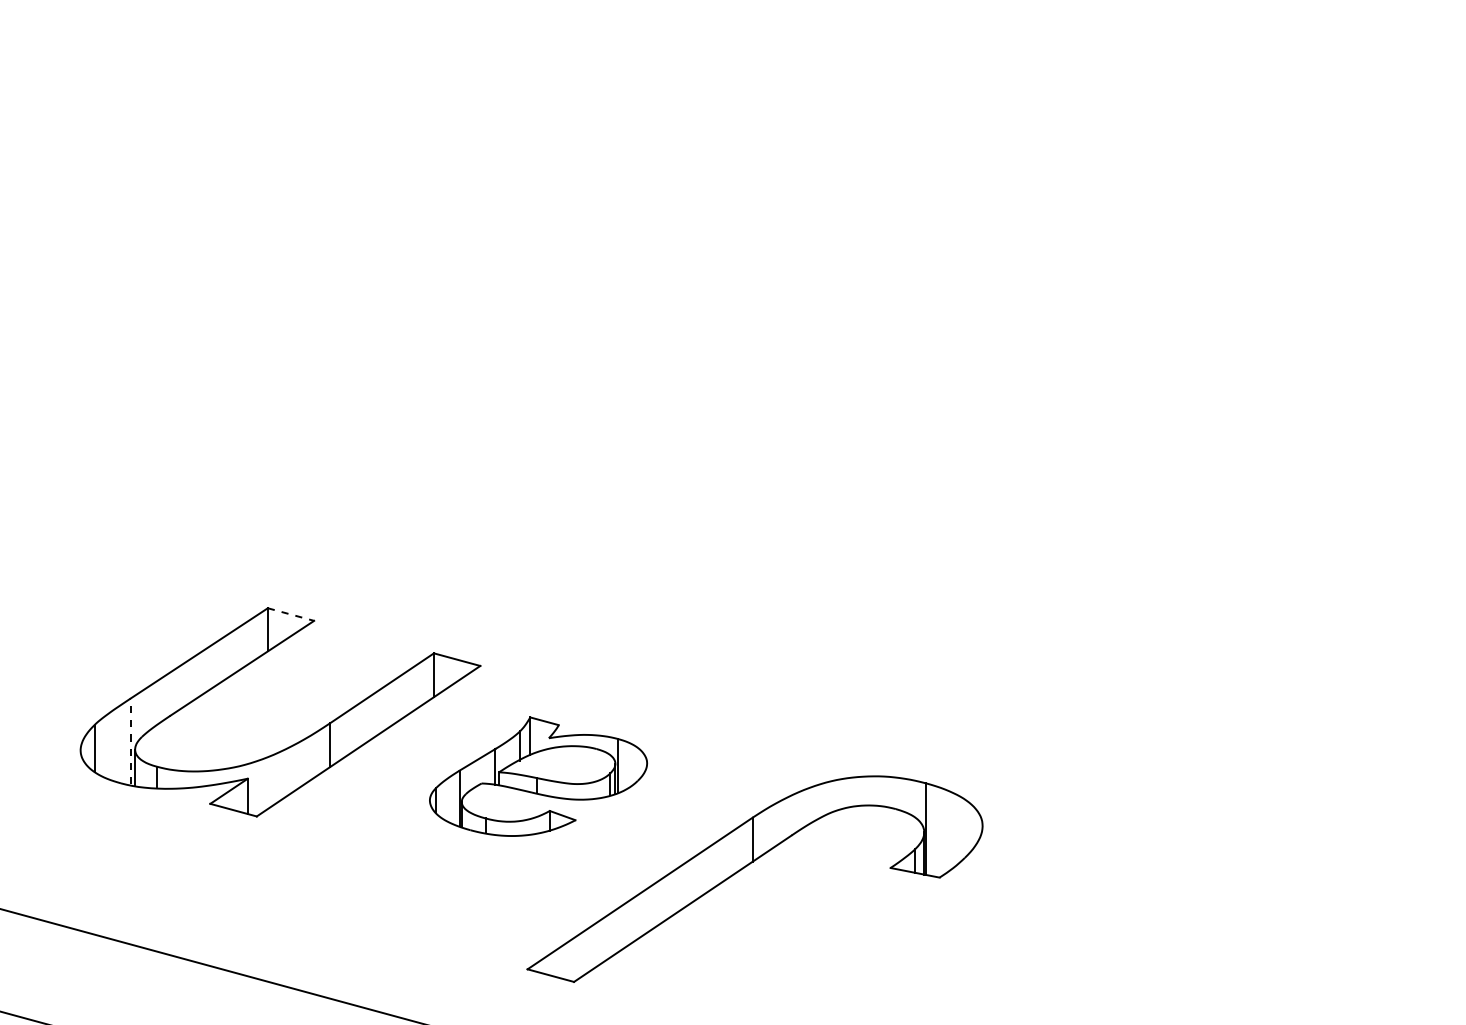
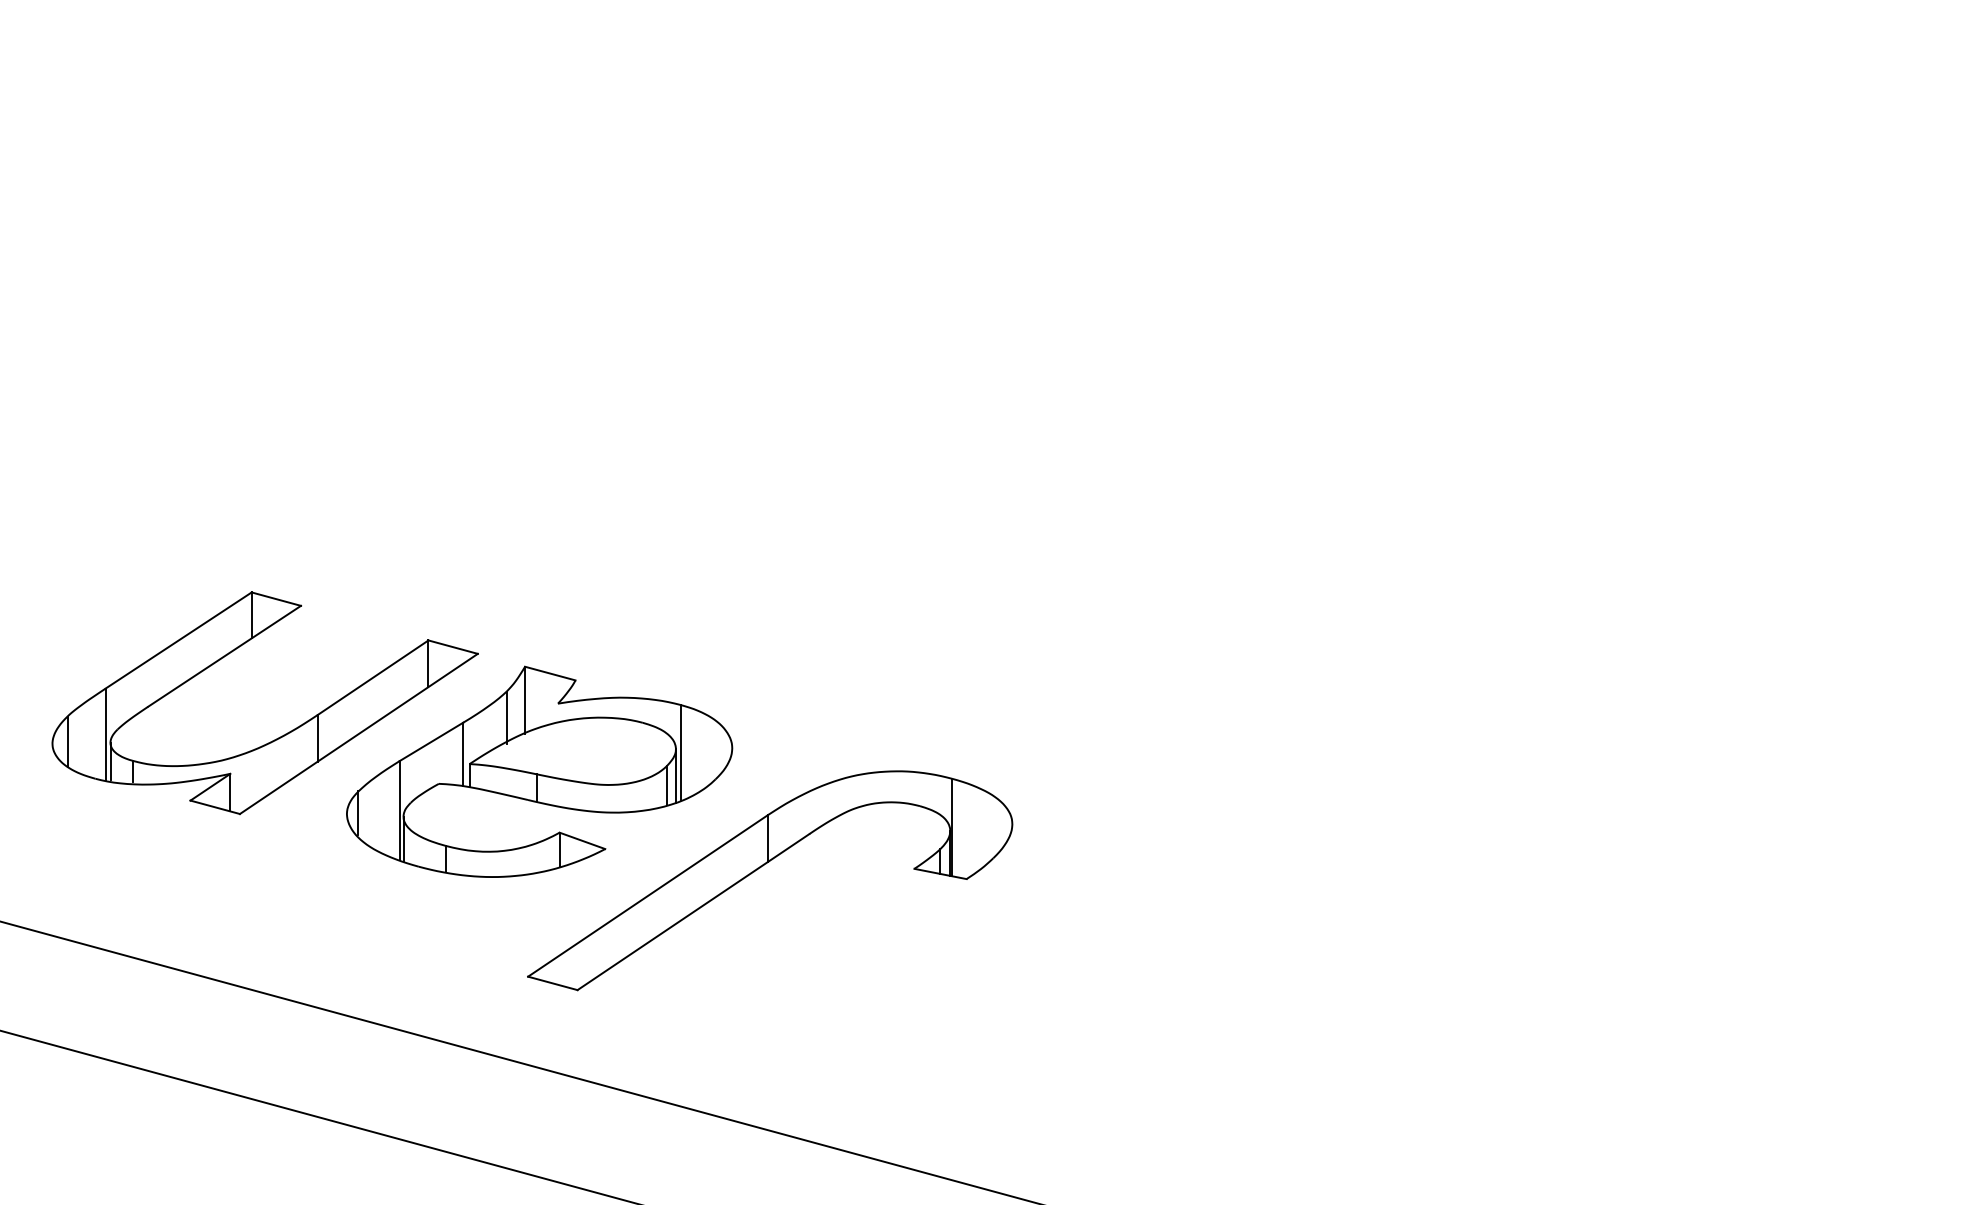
line: (291, 614) -> (276, 599), dashed -> solid
line: (130, 741) -> (105, 734), dashed -> solid
part: (538, 776) -> (539, 771), size x1.67

